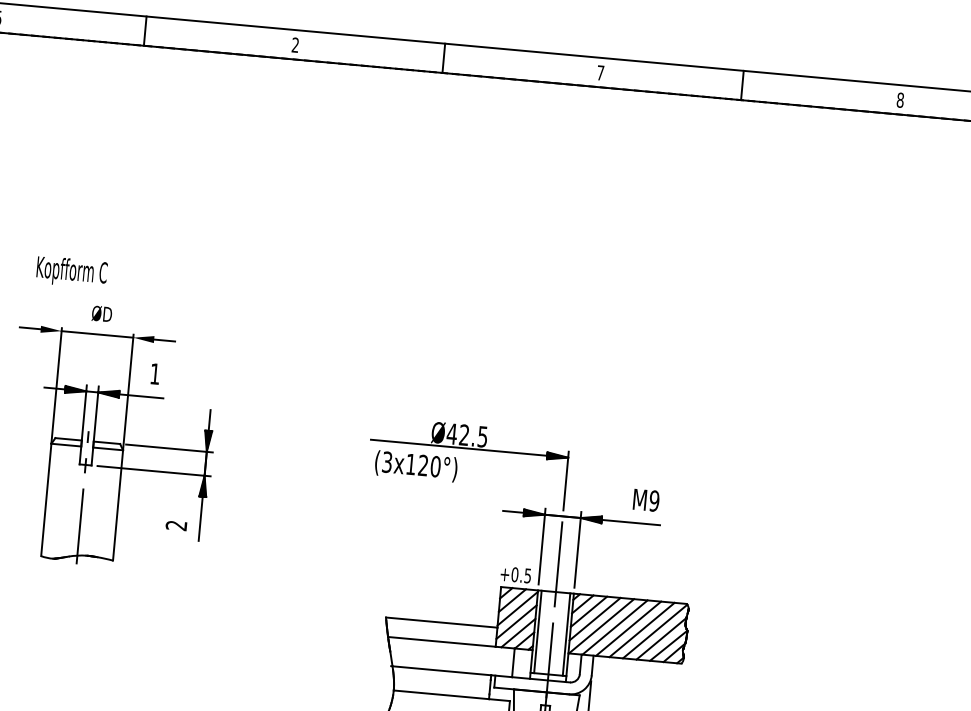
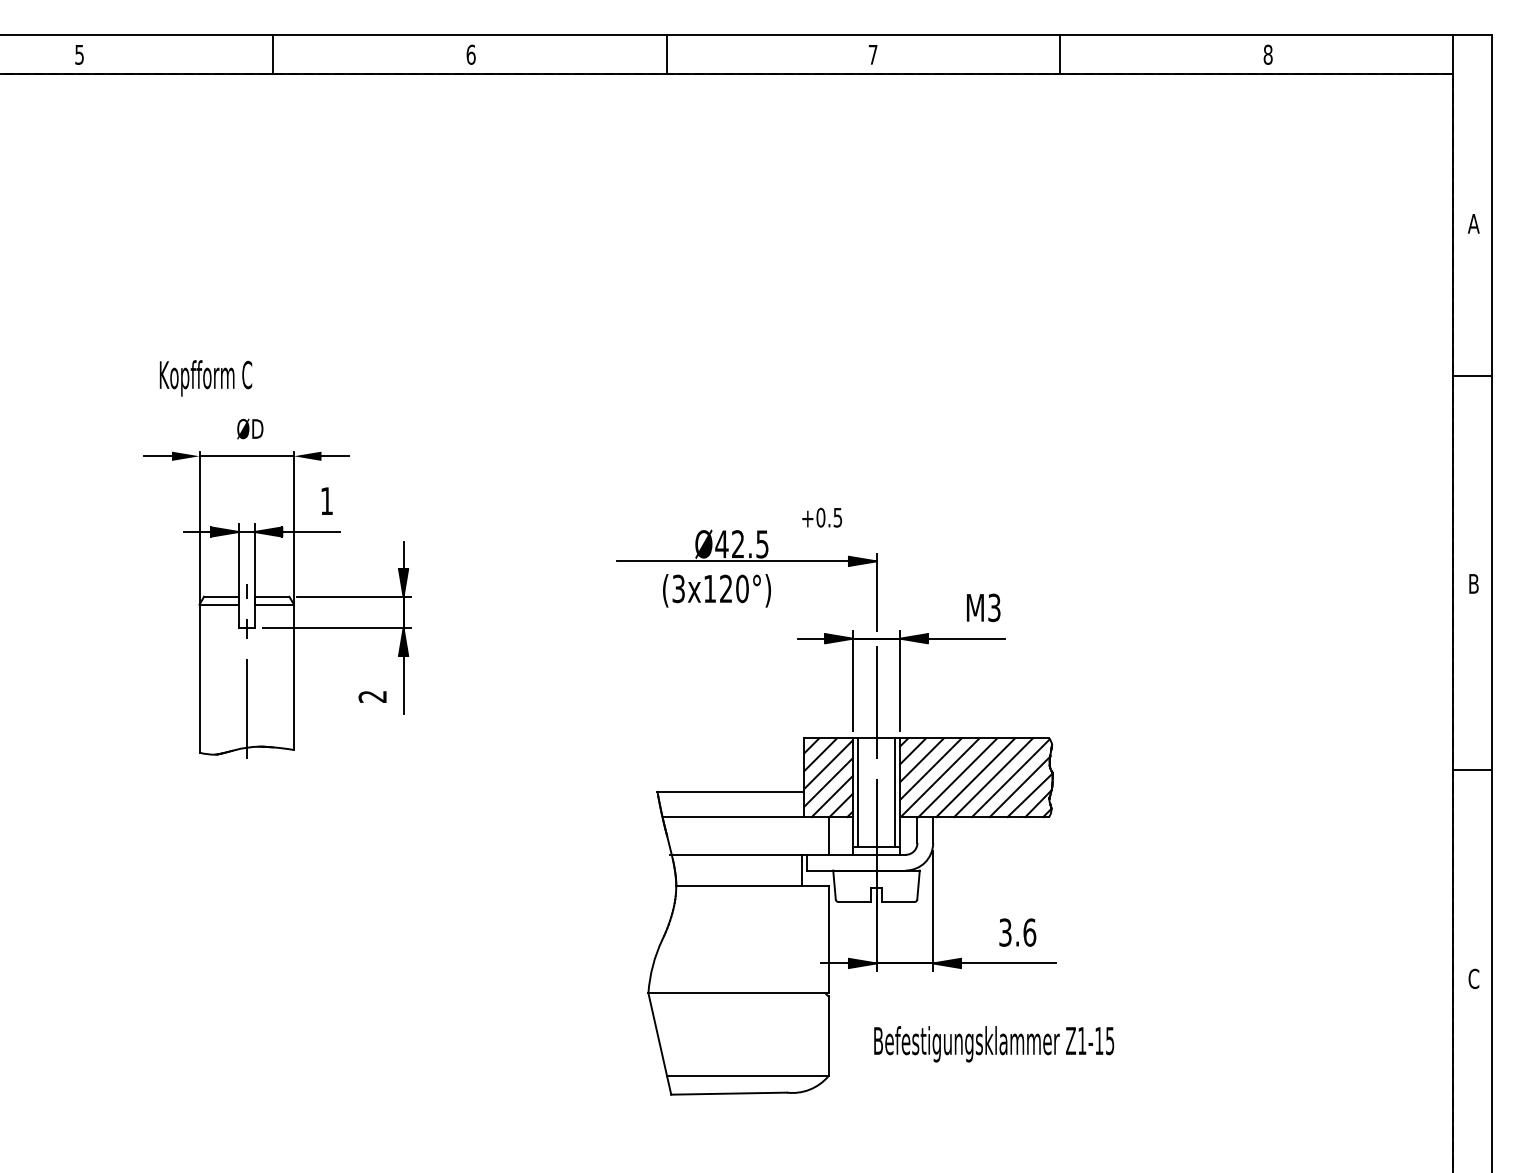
text: (295, 44) -> (470, 54), 2 -> 6
text: (415, 466) -> (716, 590), moved
text: (654, 500) -> (994, 607), M9 -> M3
text: (515, 574) -> (821, 517), moved

